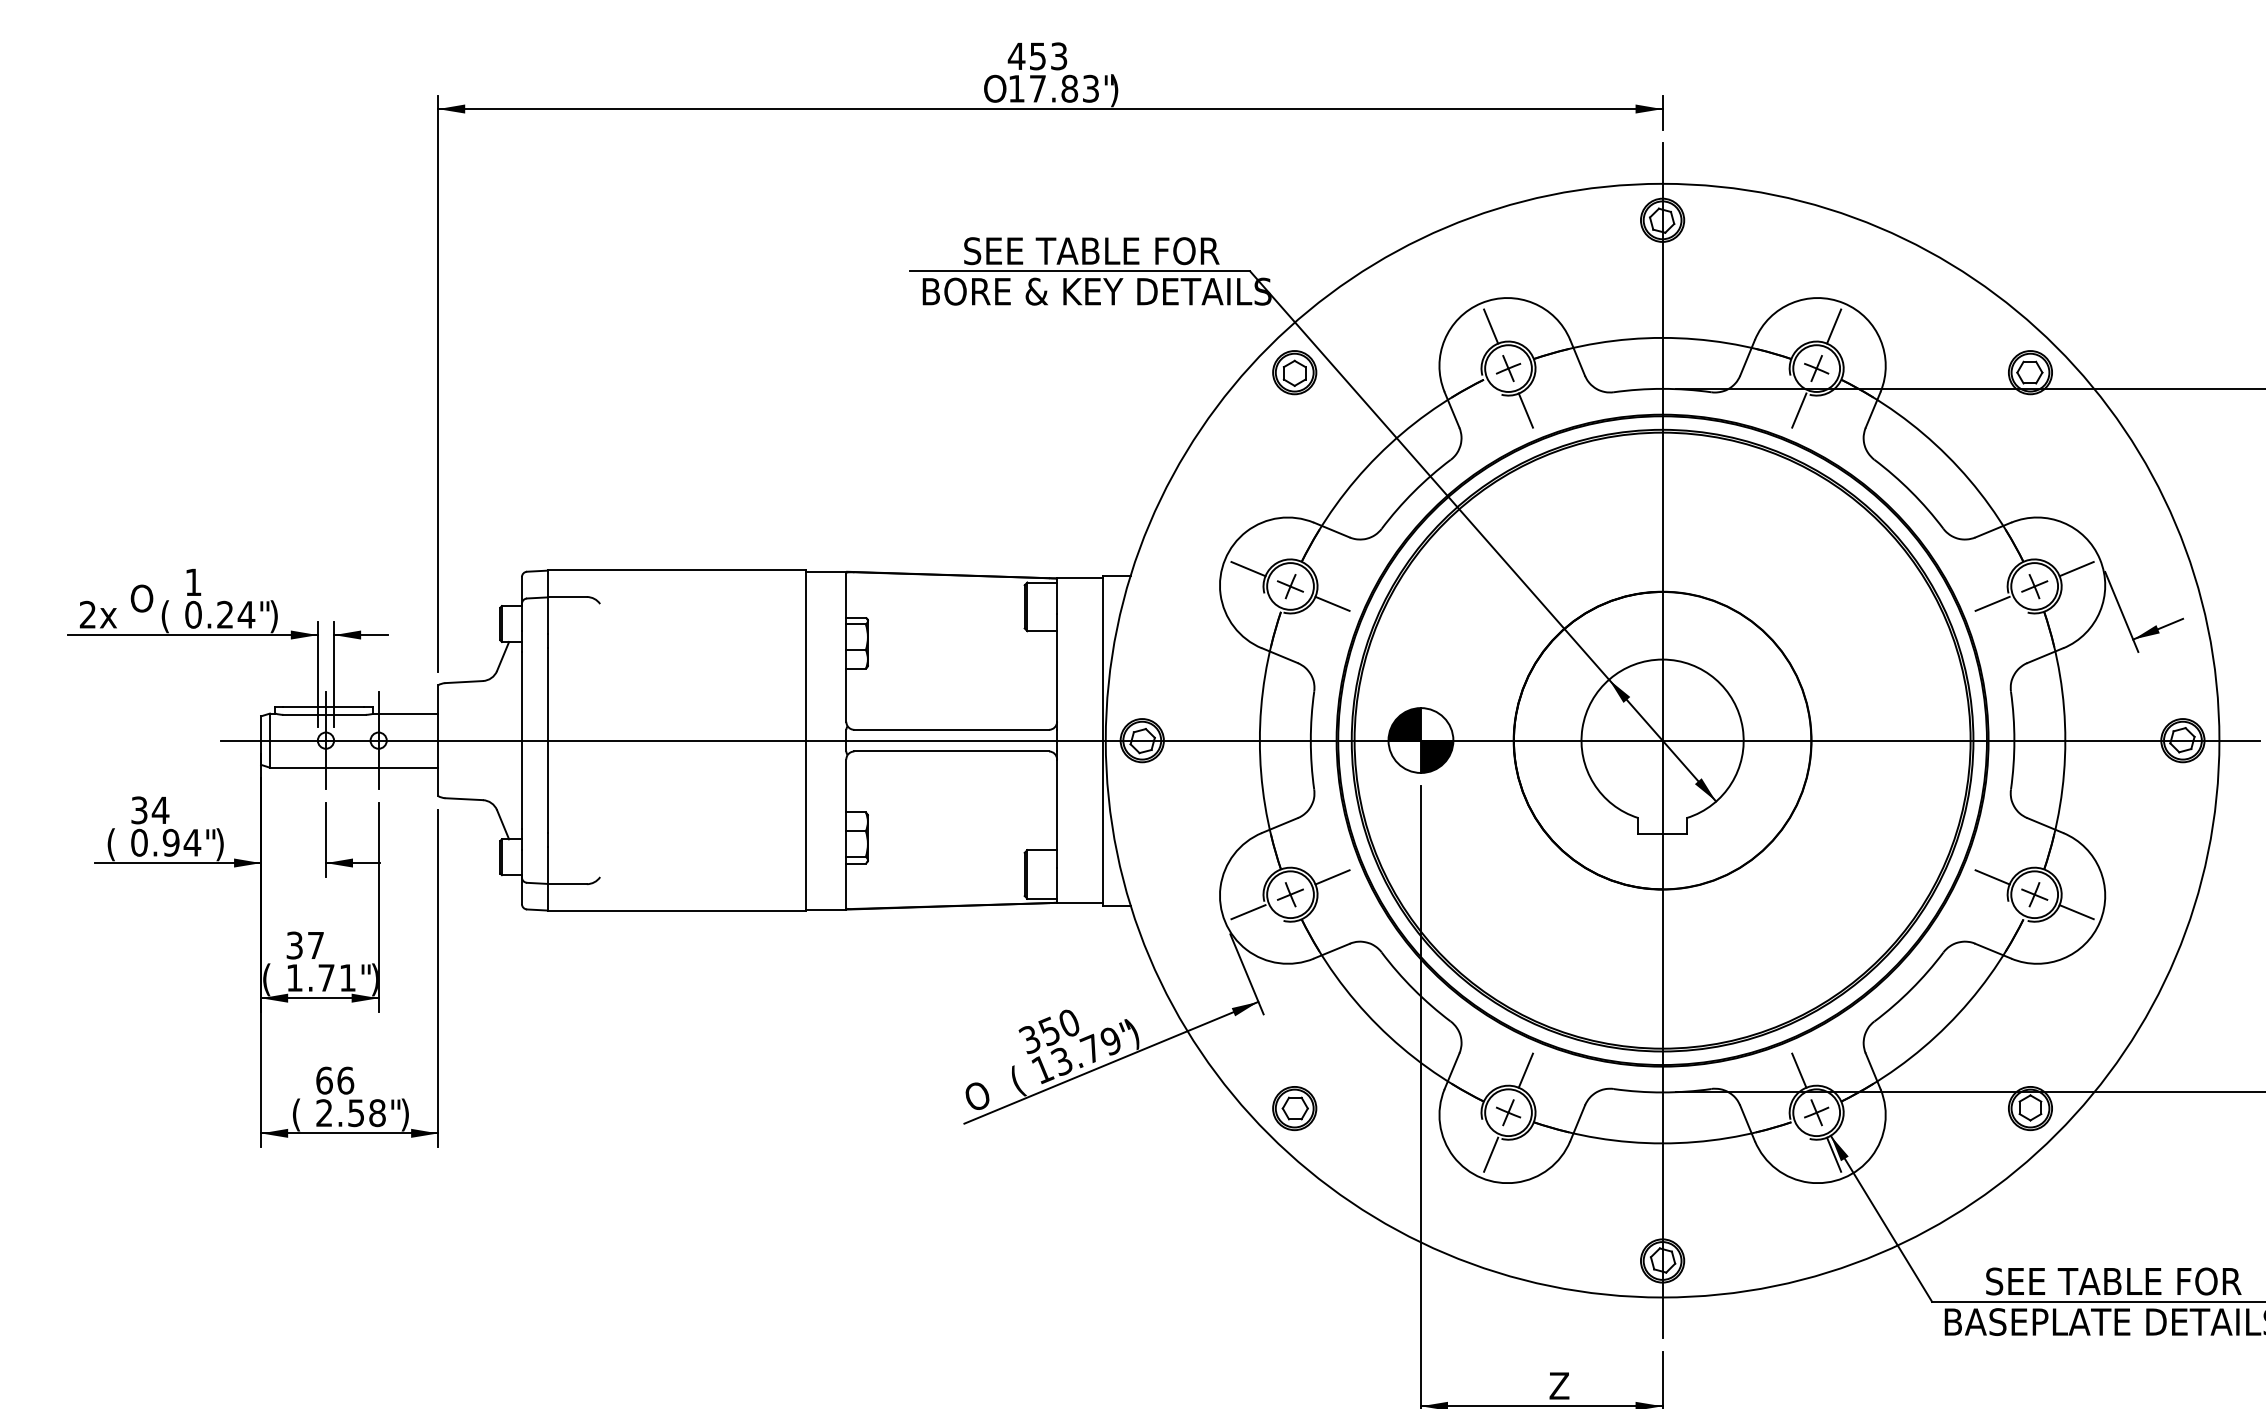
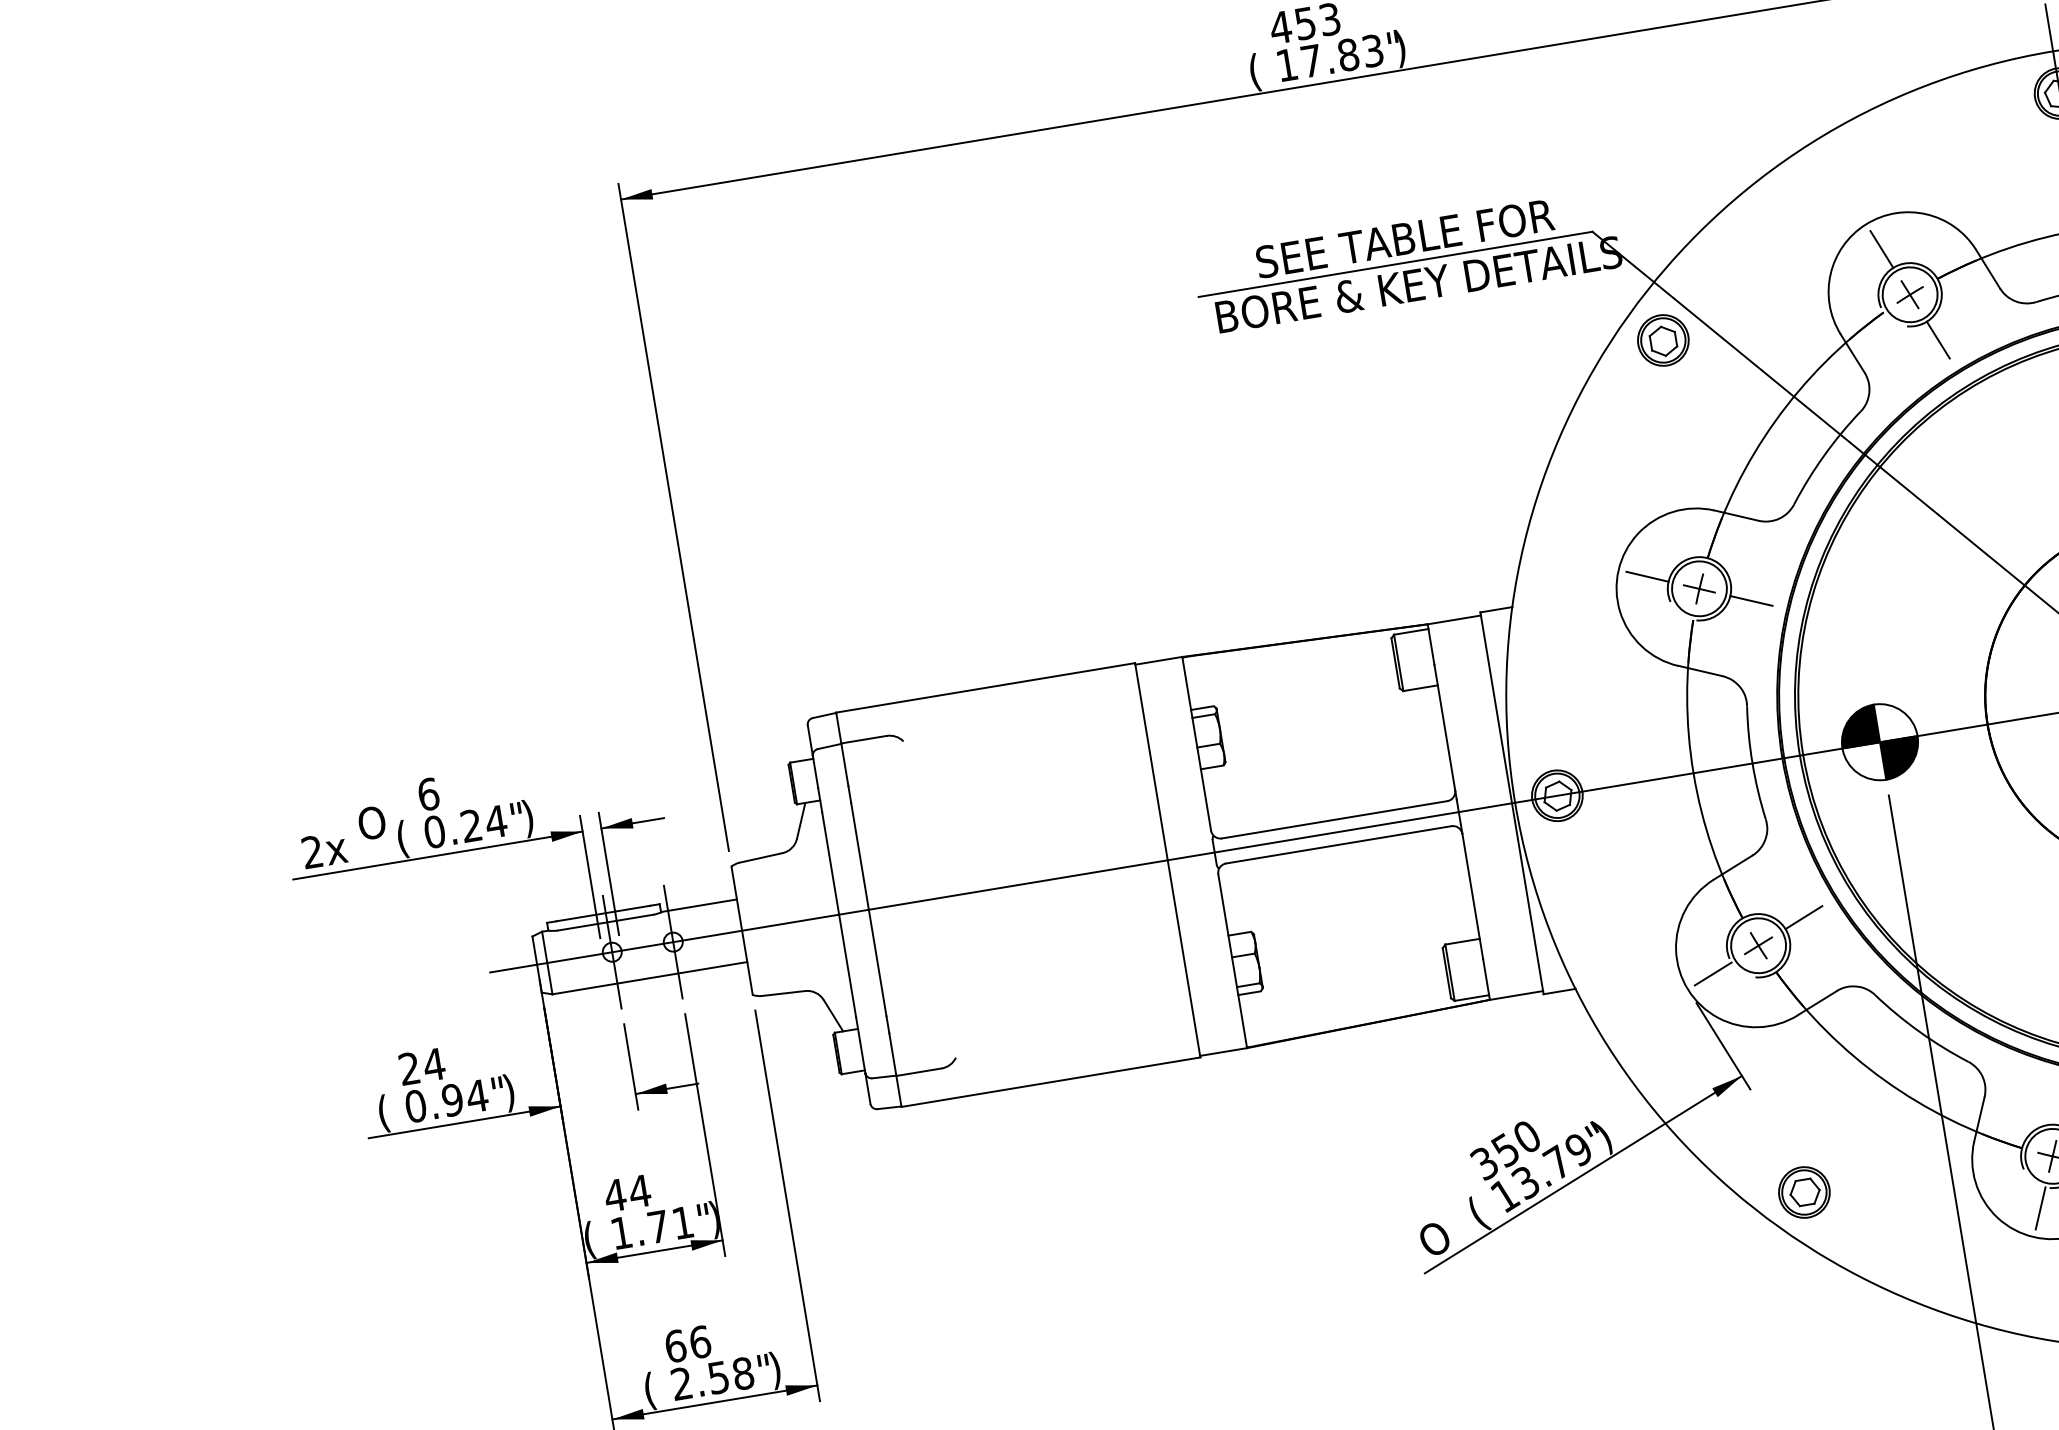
text: (995, 90) -> (1262, 71), O -> (
text: (193, 582) -> (428, 794), 1 -> 6
text: (139, 810) -> (409, 1068), 34 -> 24
text: (304, 945) -> (626, 1193), 37 -> 44

